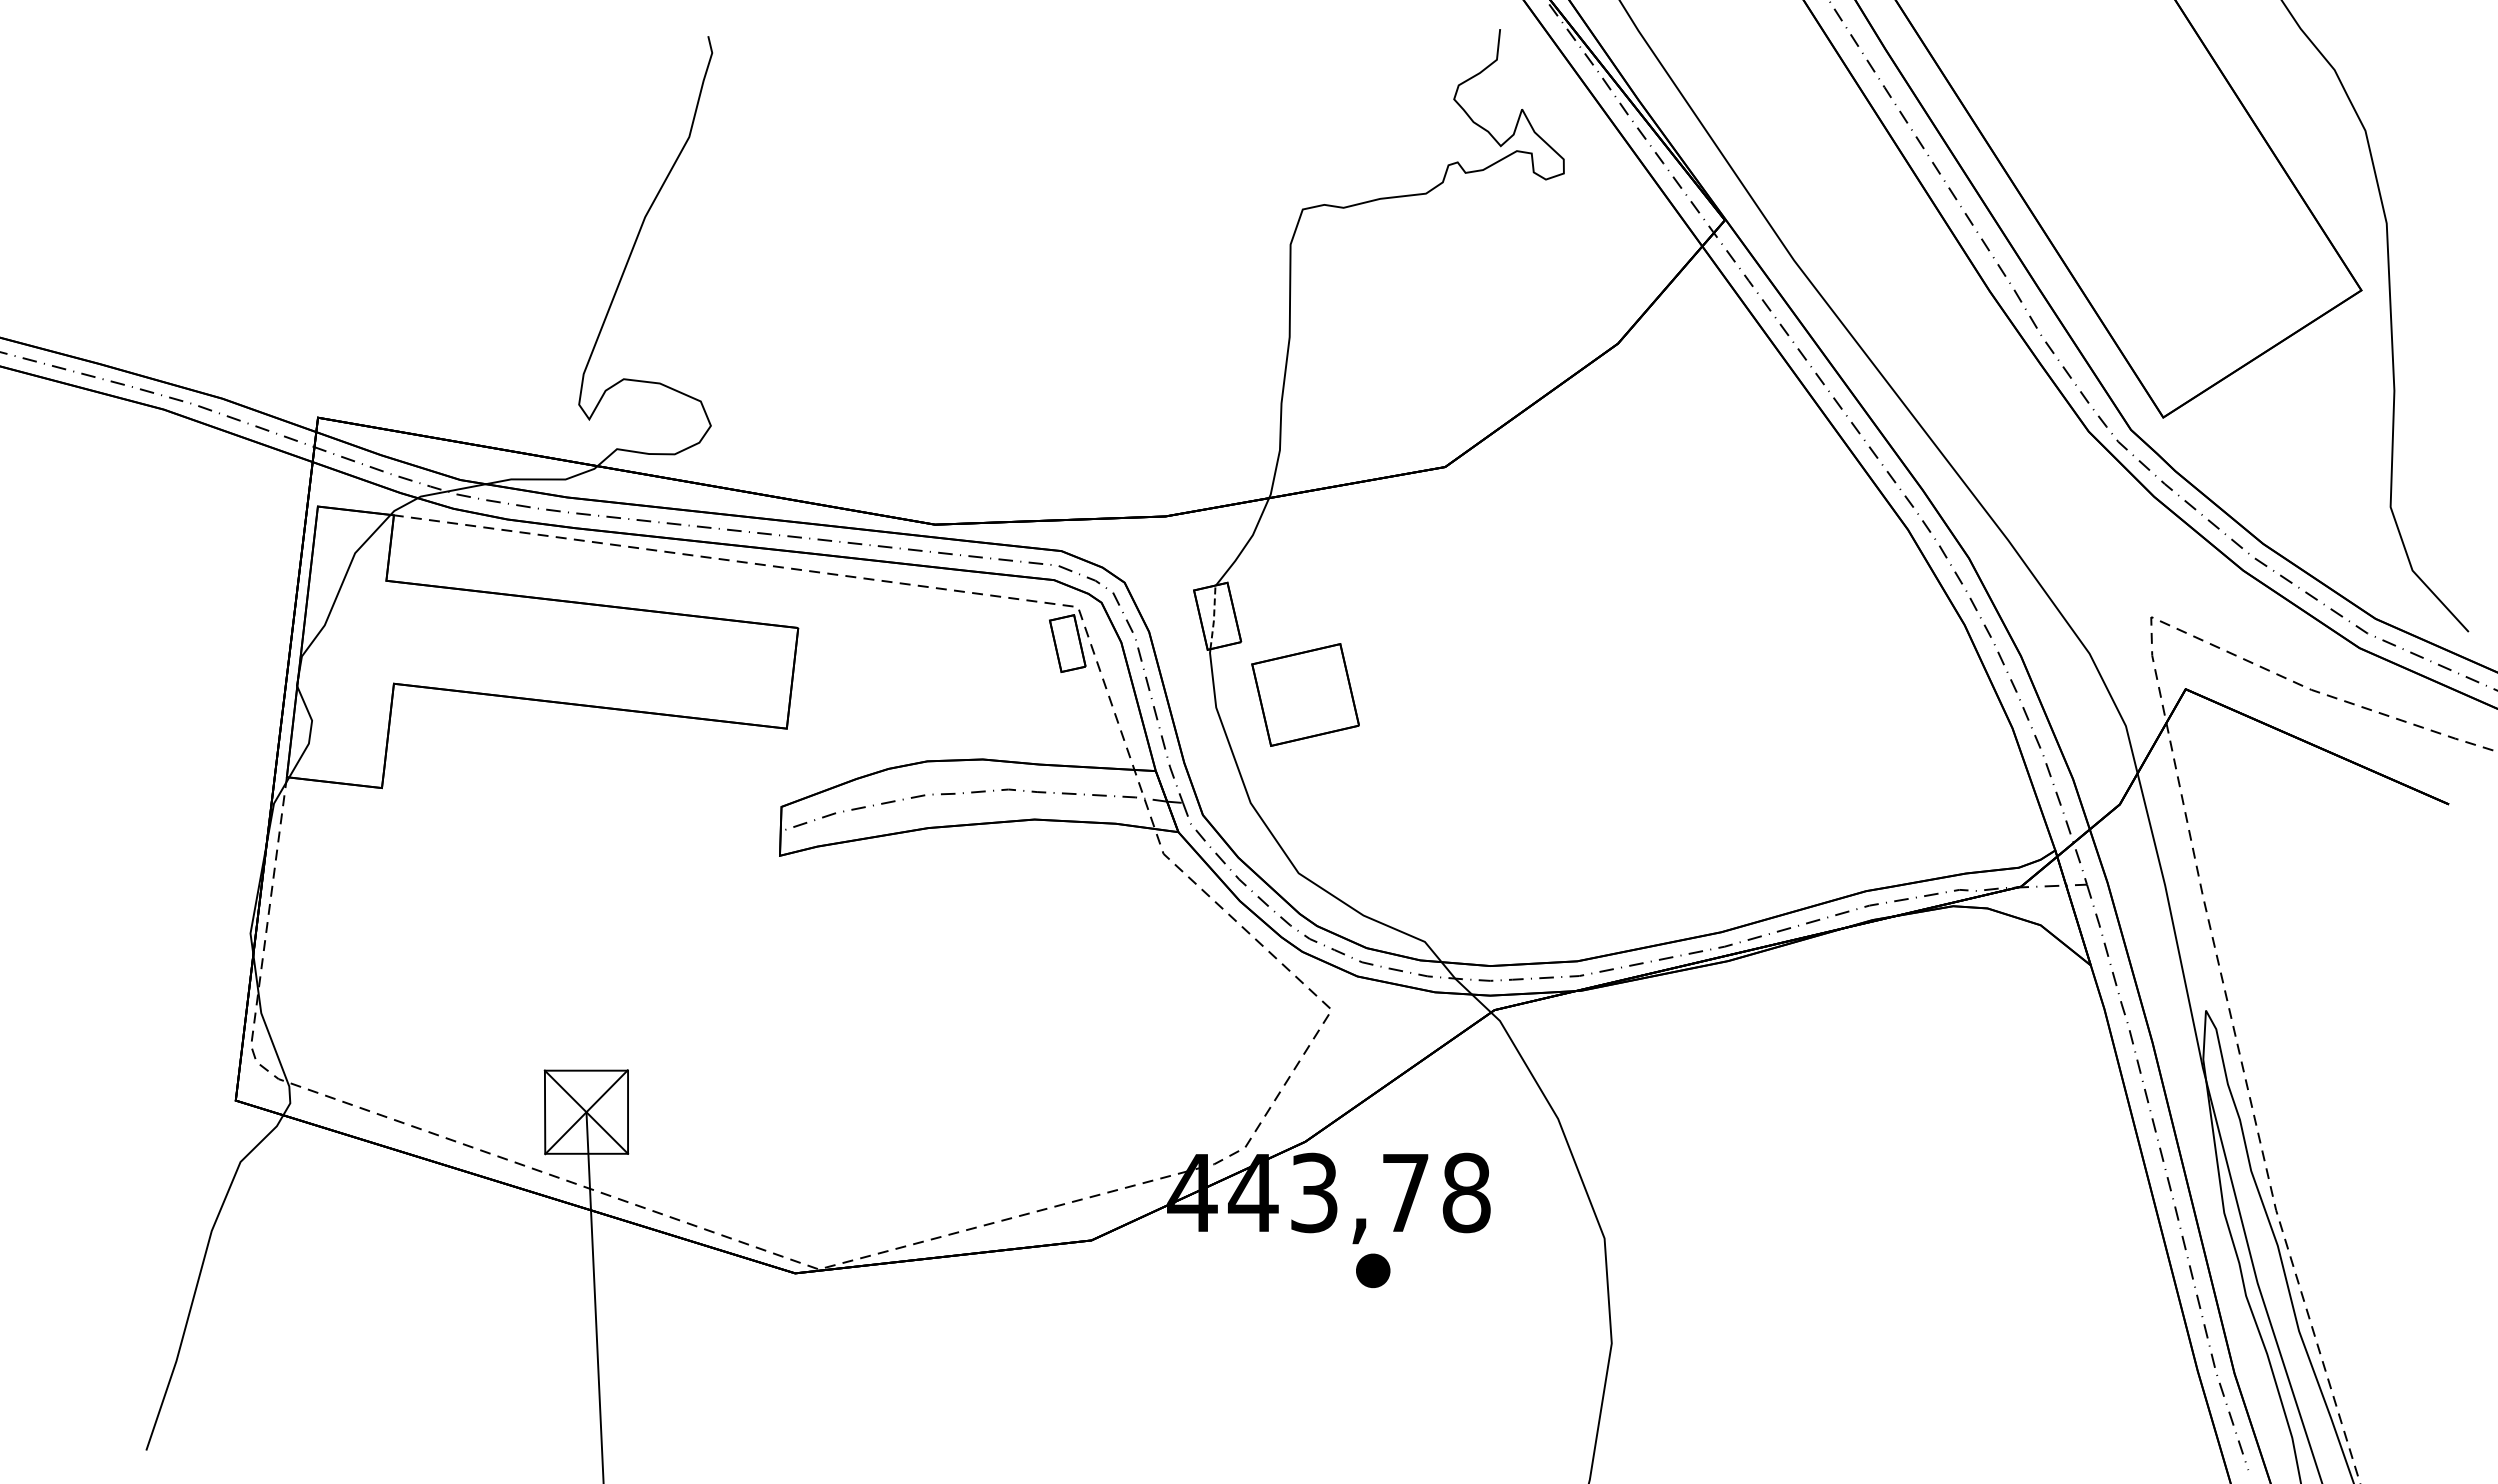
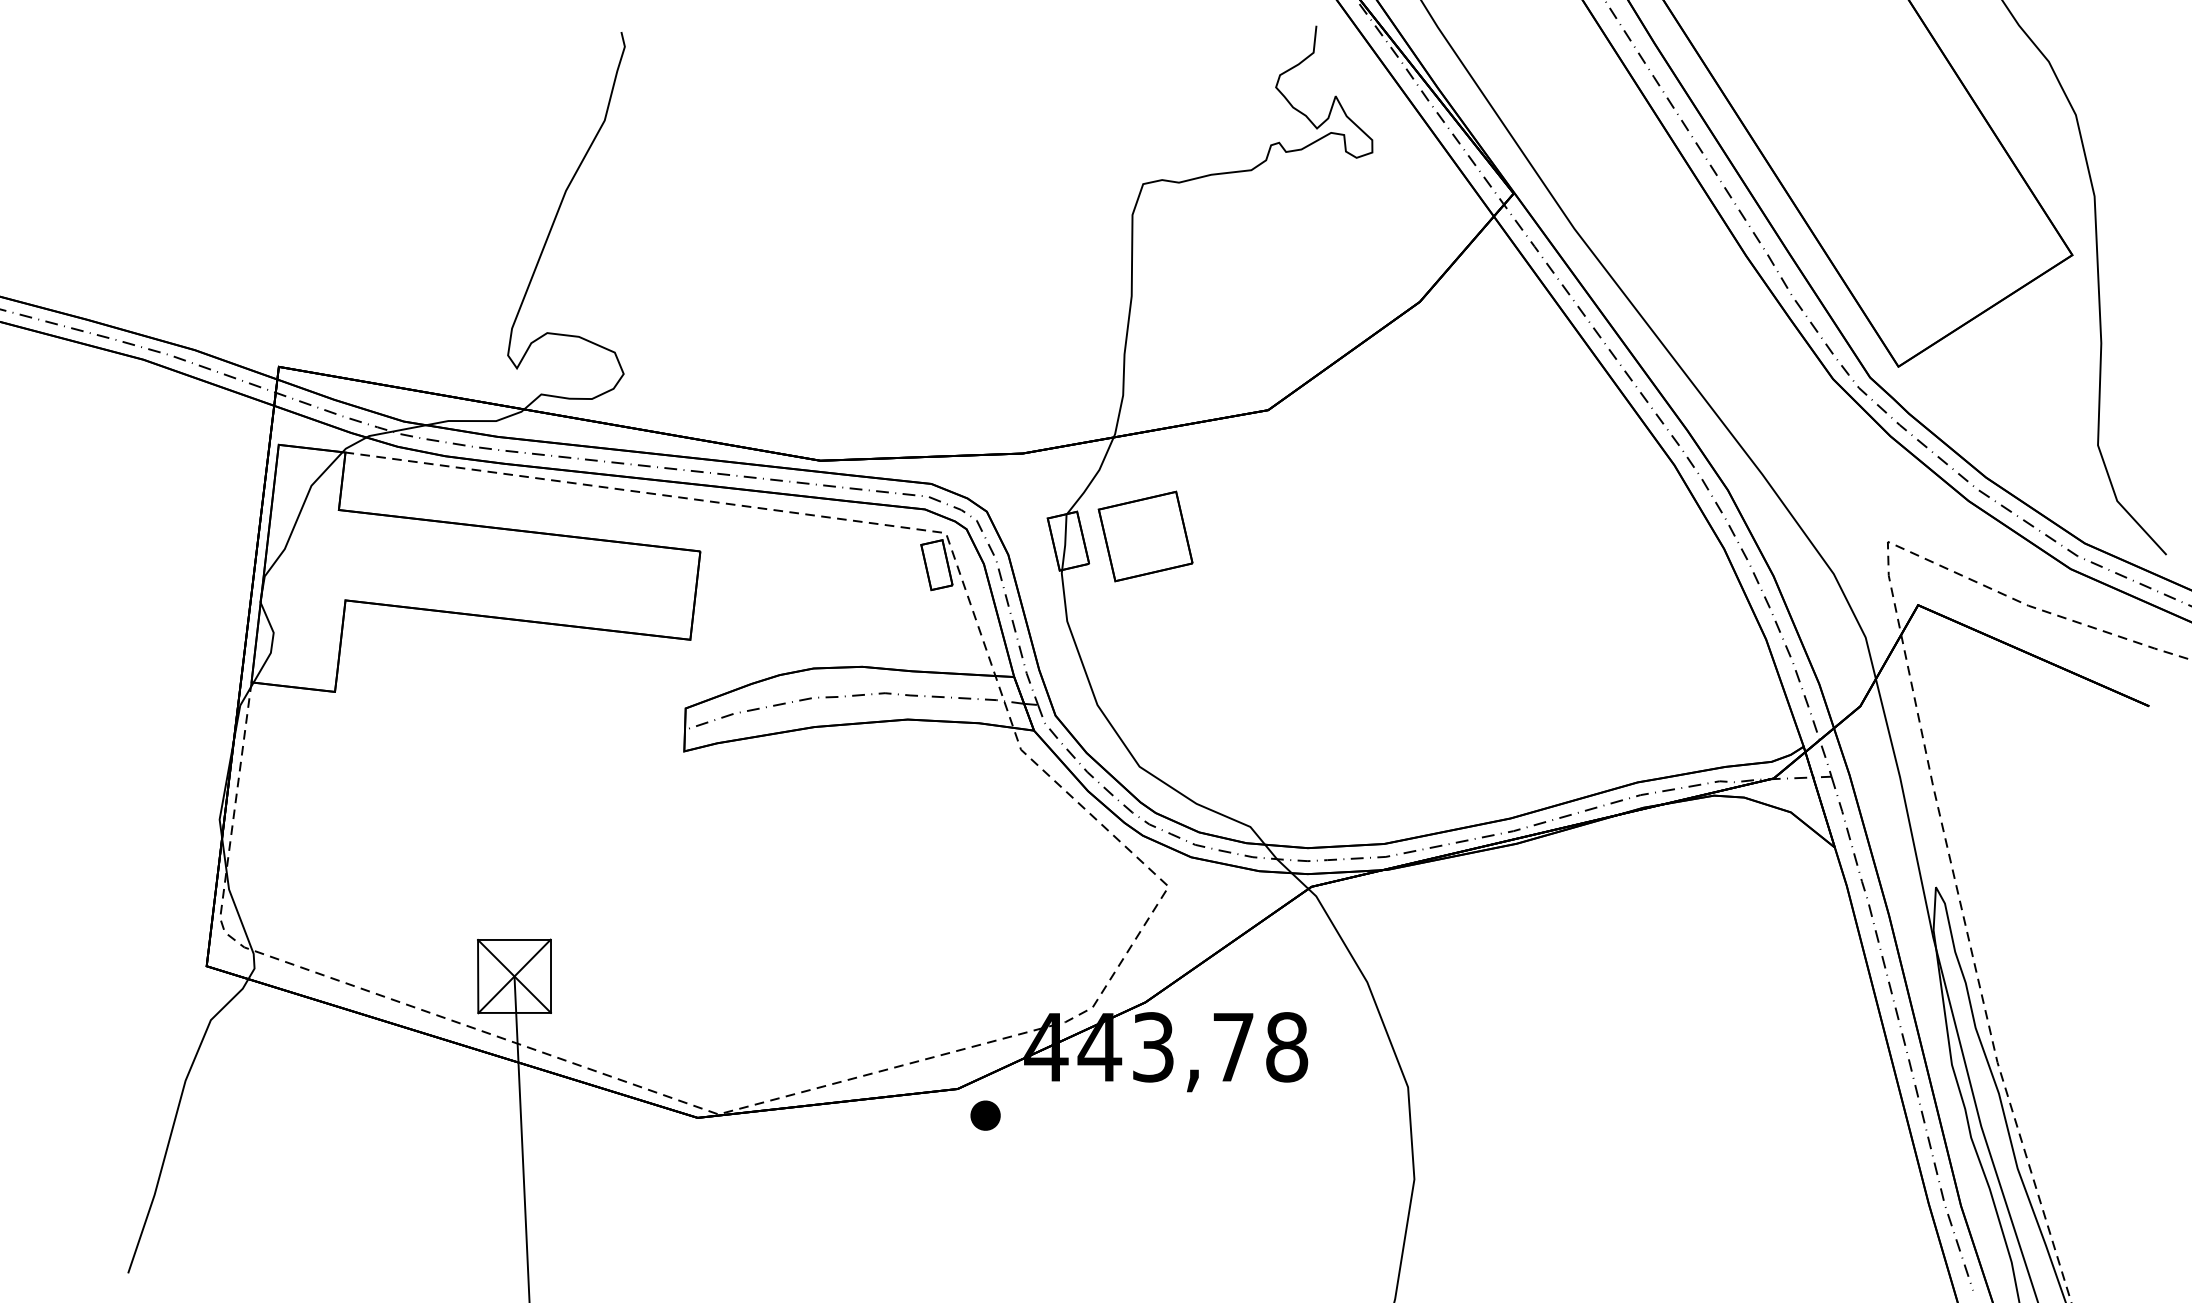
line: (1214, 616) -> (1065, 541), dashed -> solid
part: (1305, 694) -> (1145, 536), moved
part: (1373, 1270) -> (985, 1115), moved

